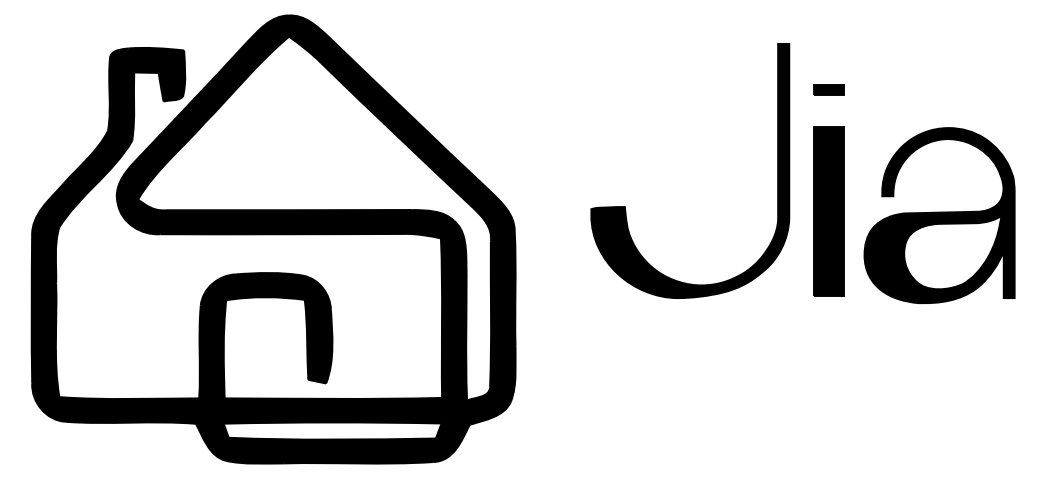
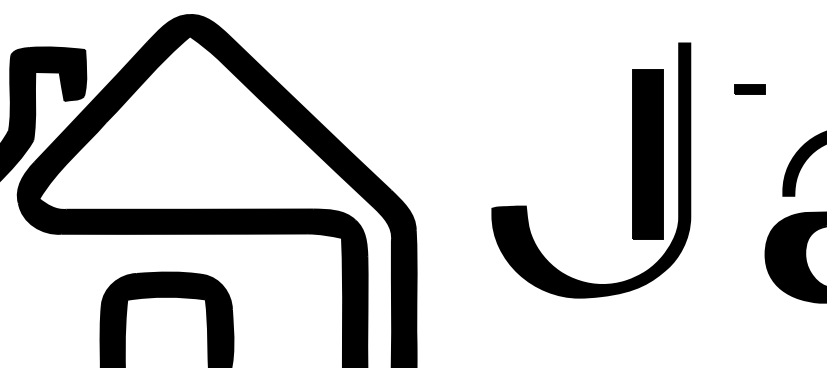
part: (828, 89) -> (749, 89), moved
part: (828, 211) -> (647, 155), moved

